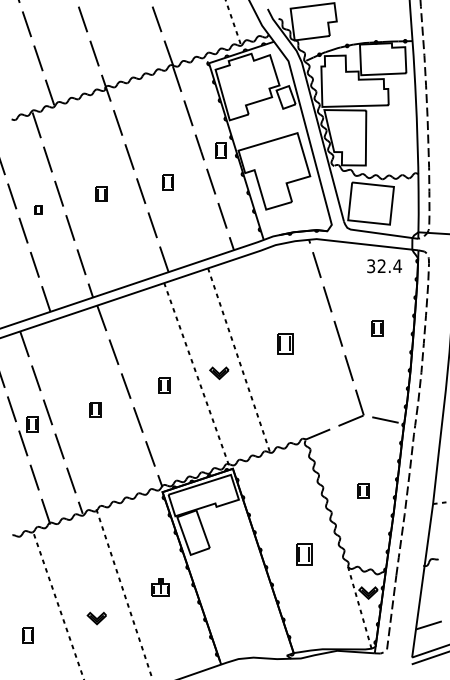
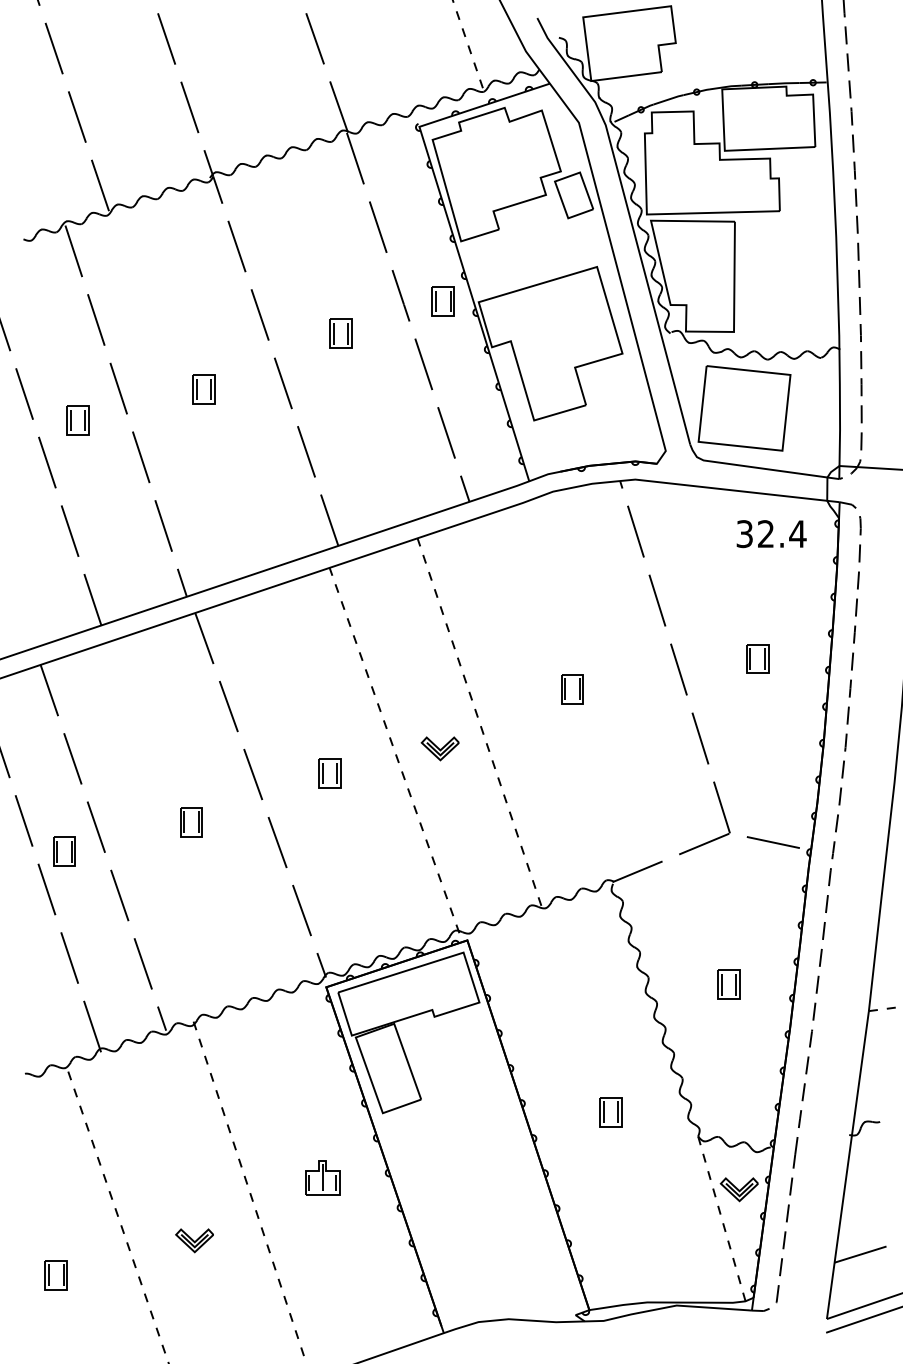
part: (167, 182) -> (340, 333), moved
part: (38, 209) -> (77, 420), size x1.67
part: (285, 343) -> (572, 689), size x0.71
part: (304, 554) -> (610, 1112), size x0.71

